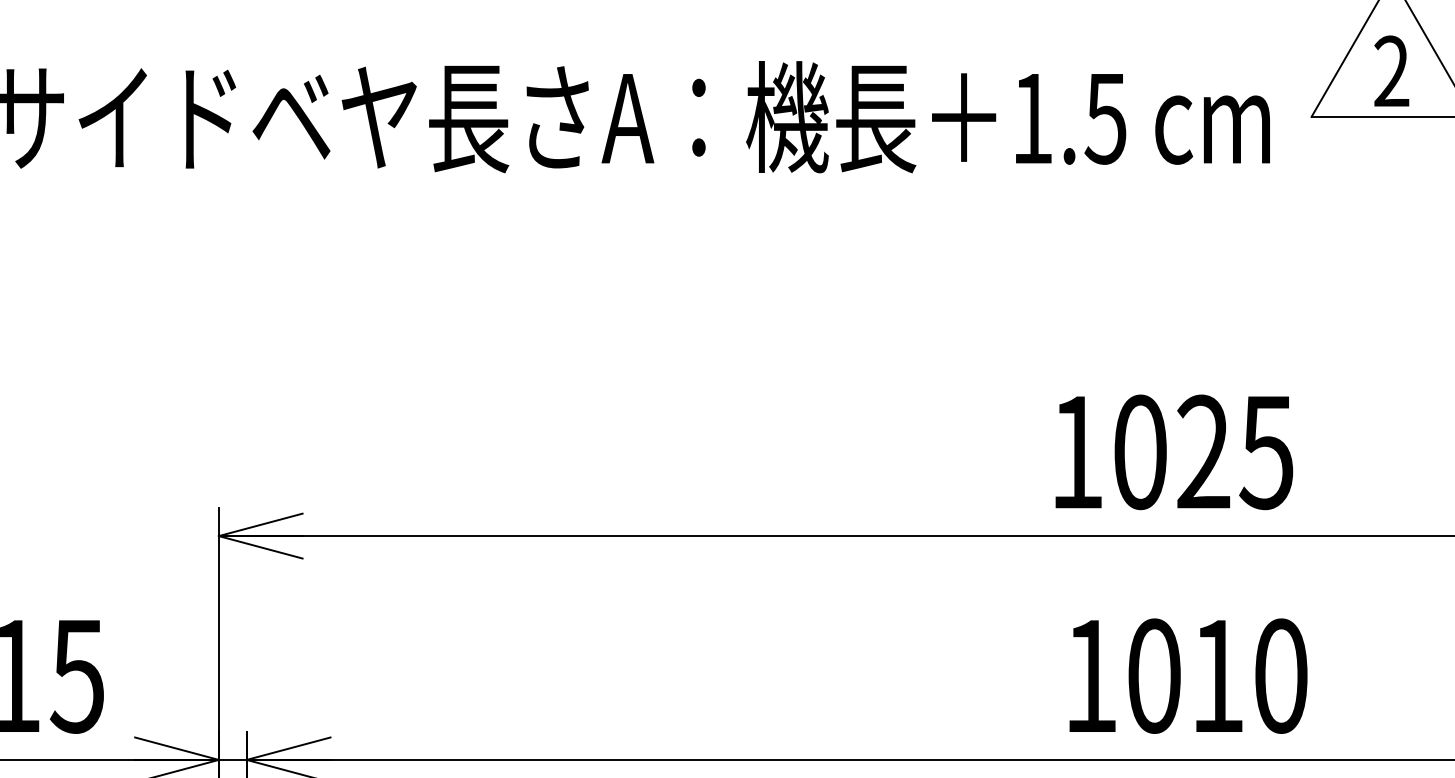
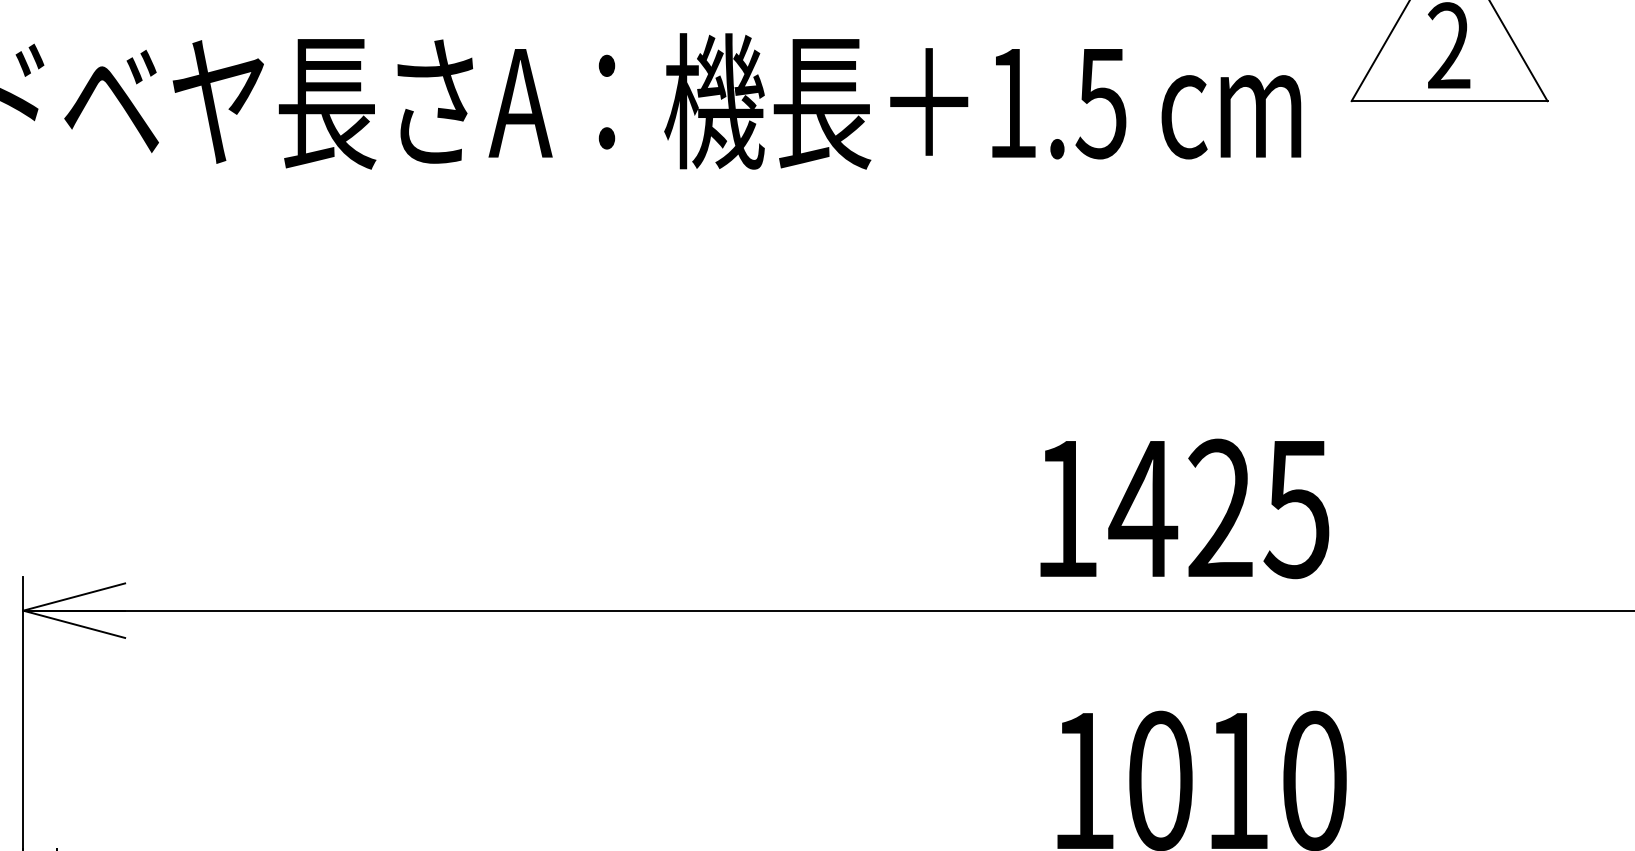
text: (1139, 452) -> (1142, 509), 1025 -> 1425

